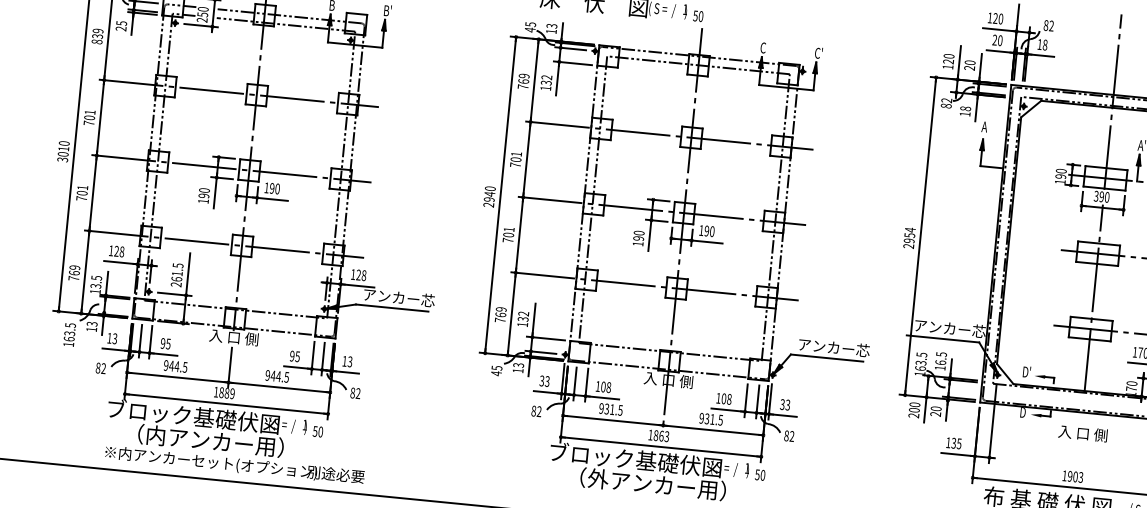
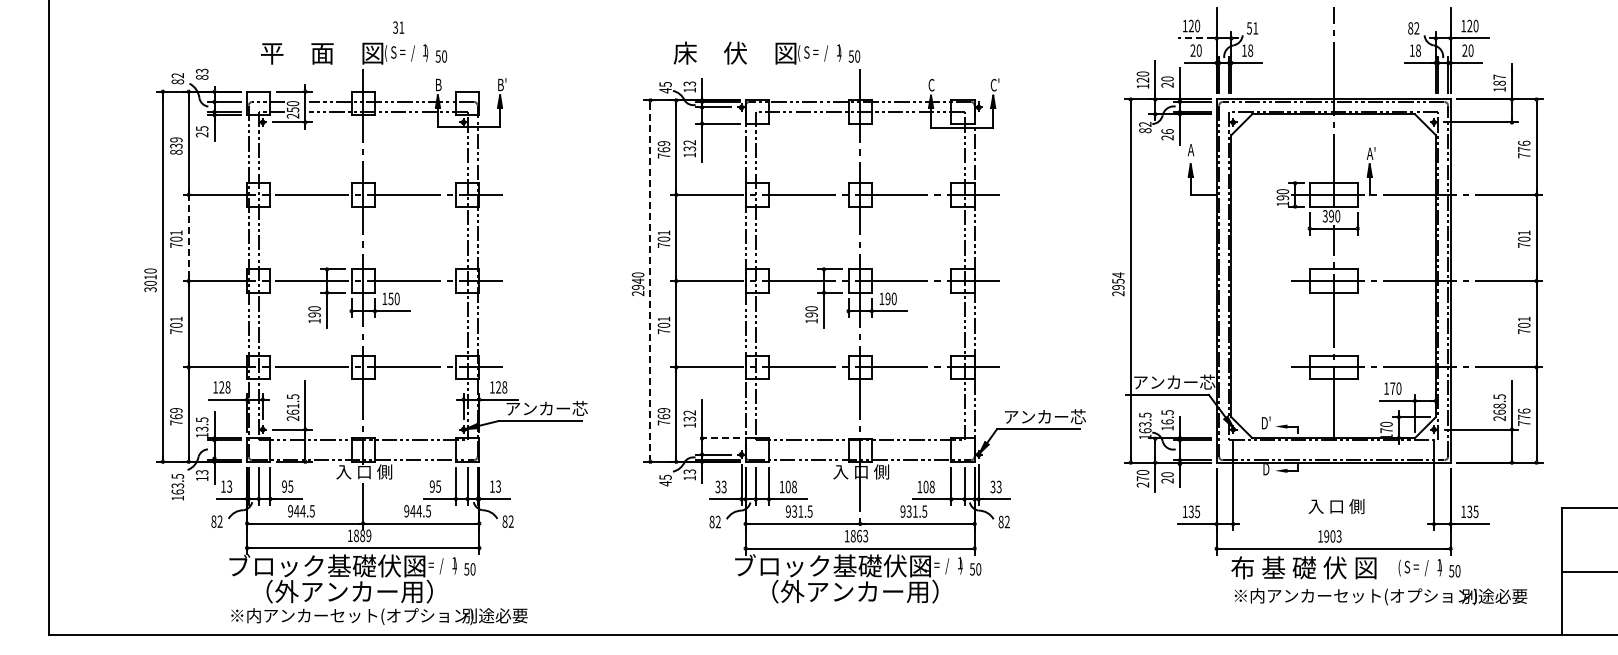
text: (1048, 25) -> (1252, 28), 82 -> 51
line: (998, 29) -> (1195, 38), solid -> dashed
text: (965, 111) -> (1167, 134), 18 -> 26
line: (100, 117) -> (188, 237), solid -> dashed
text: (271, 188) -> (390, 298), 190 -> 150
line: (500, 195) -> (650, 281), solid -> dashed
line: (545, 338) -> (717, 438), solid -> dashed
text: (913, 409) -> (1142, 478), 200 -> 270
text: (1082, 433) -> (1336, 506), moved
text: (155, 435) -> (286, 591), （内アンカー用） -> （外アンカー用）

